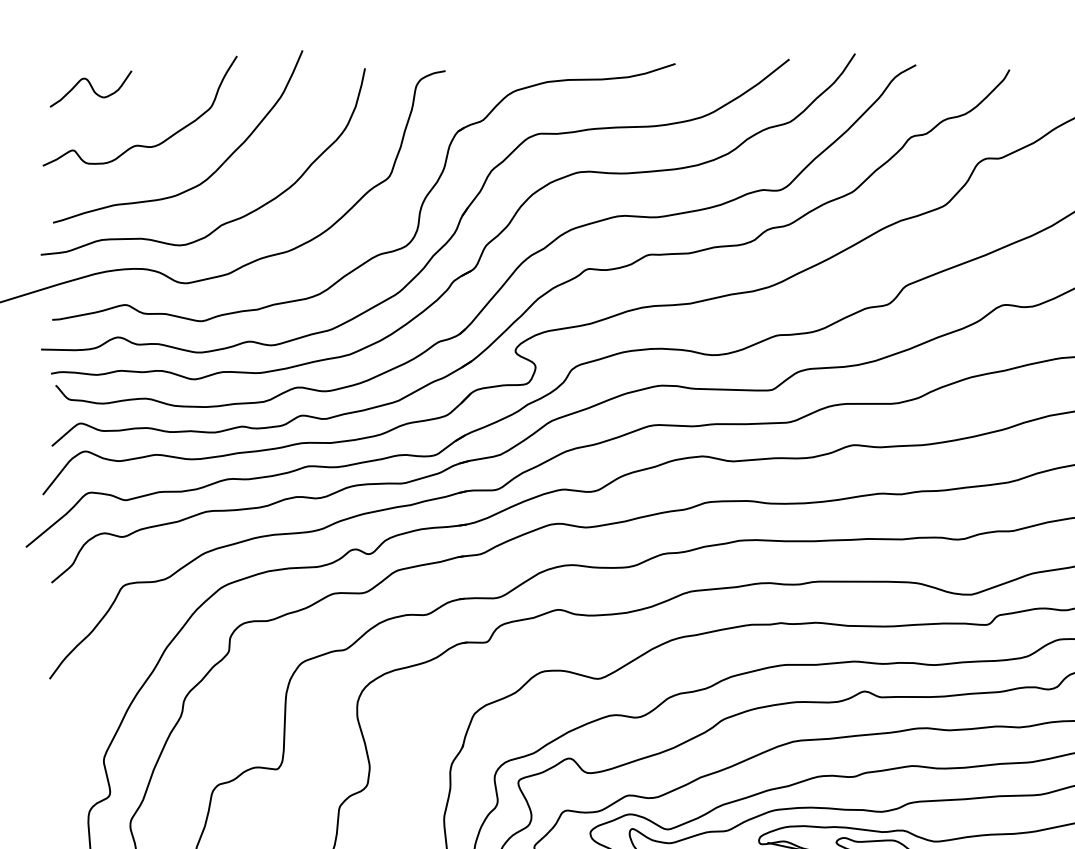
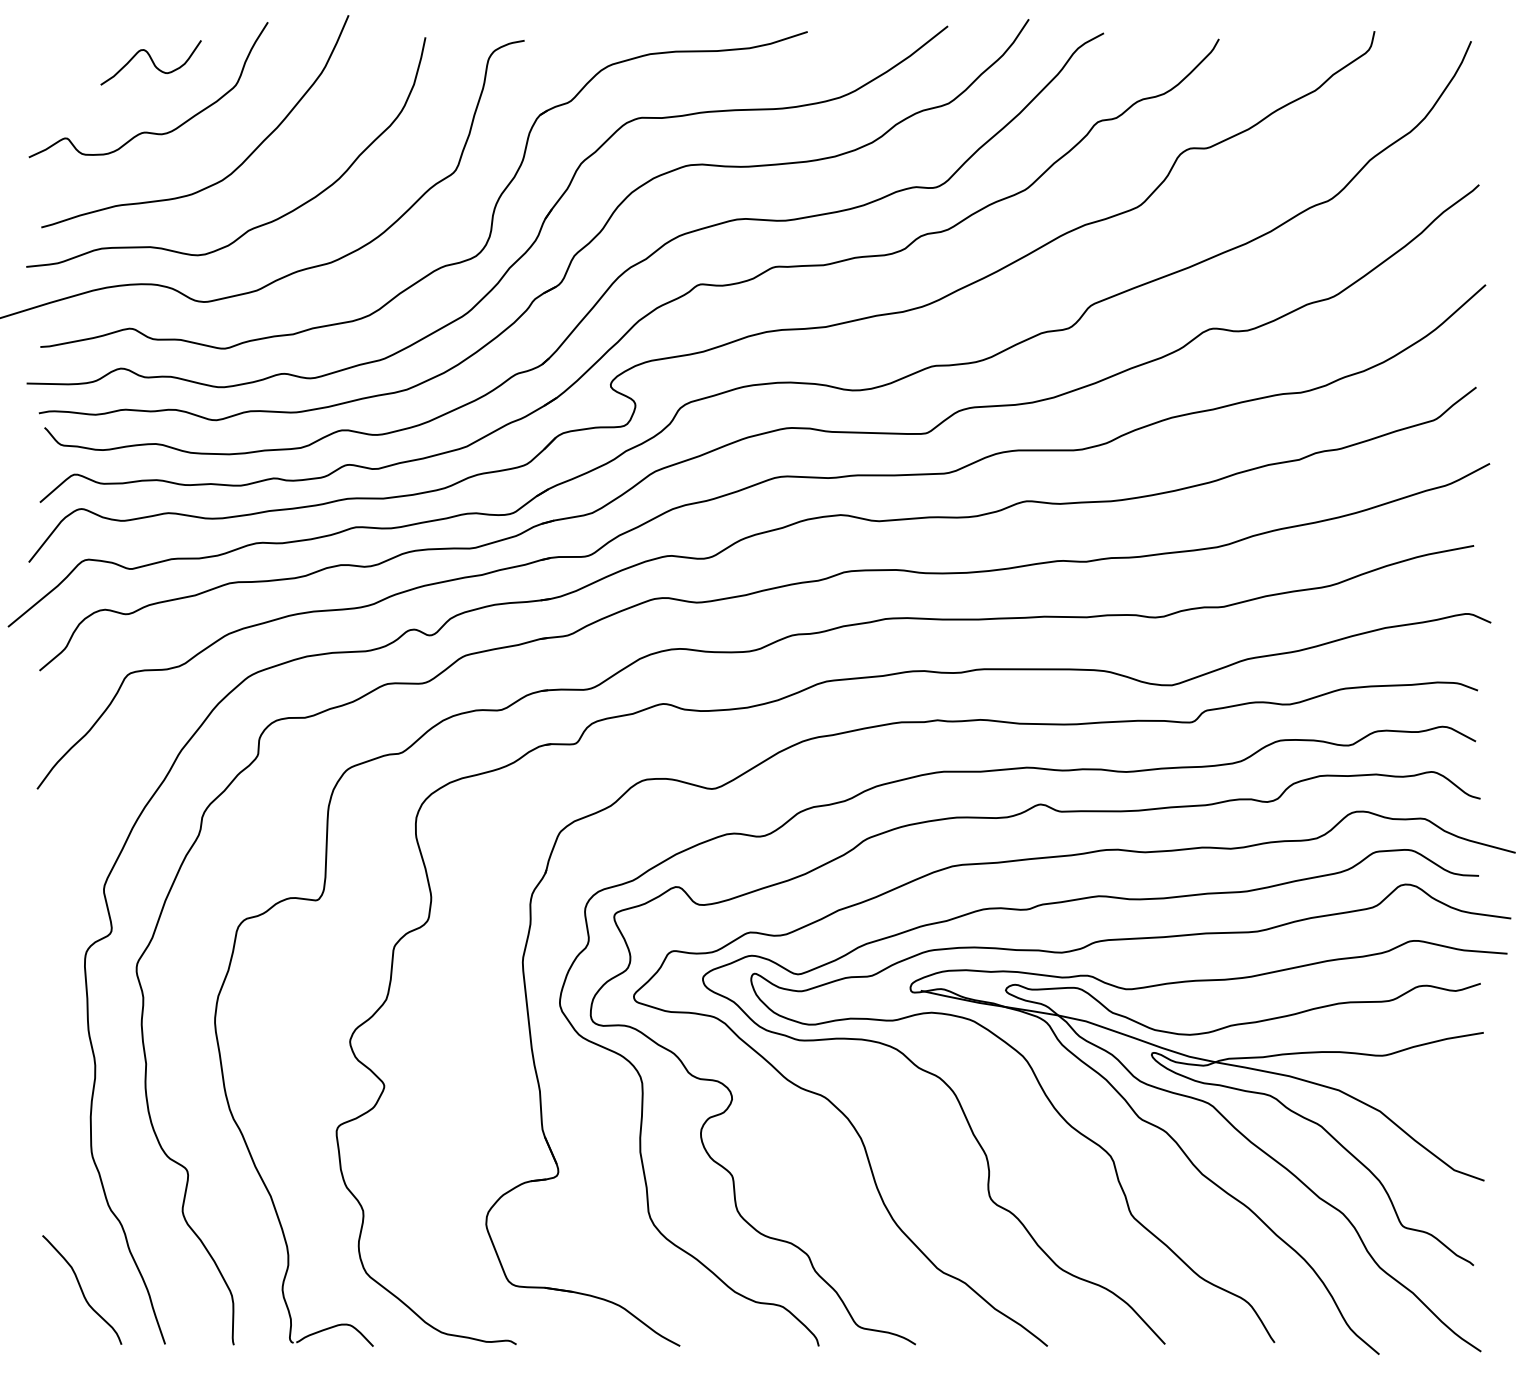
curve: (91, 87) -> (151, 61), moved

